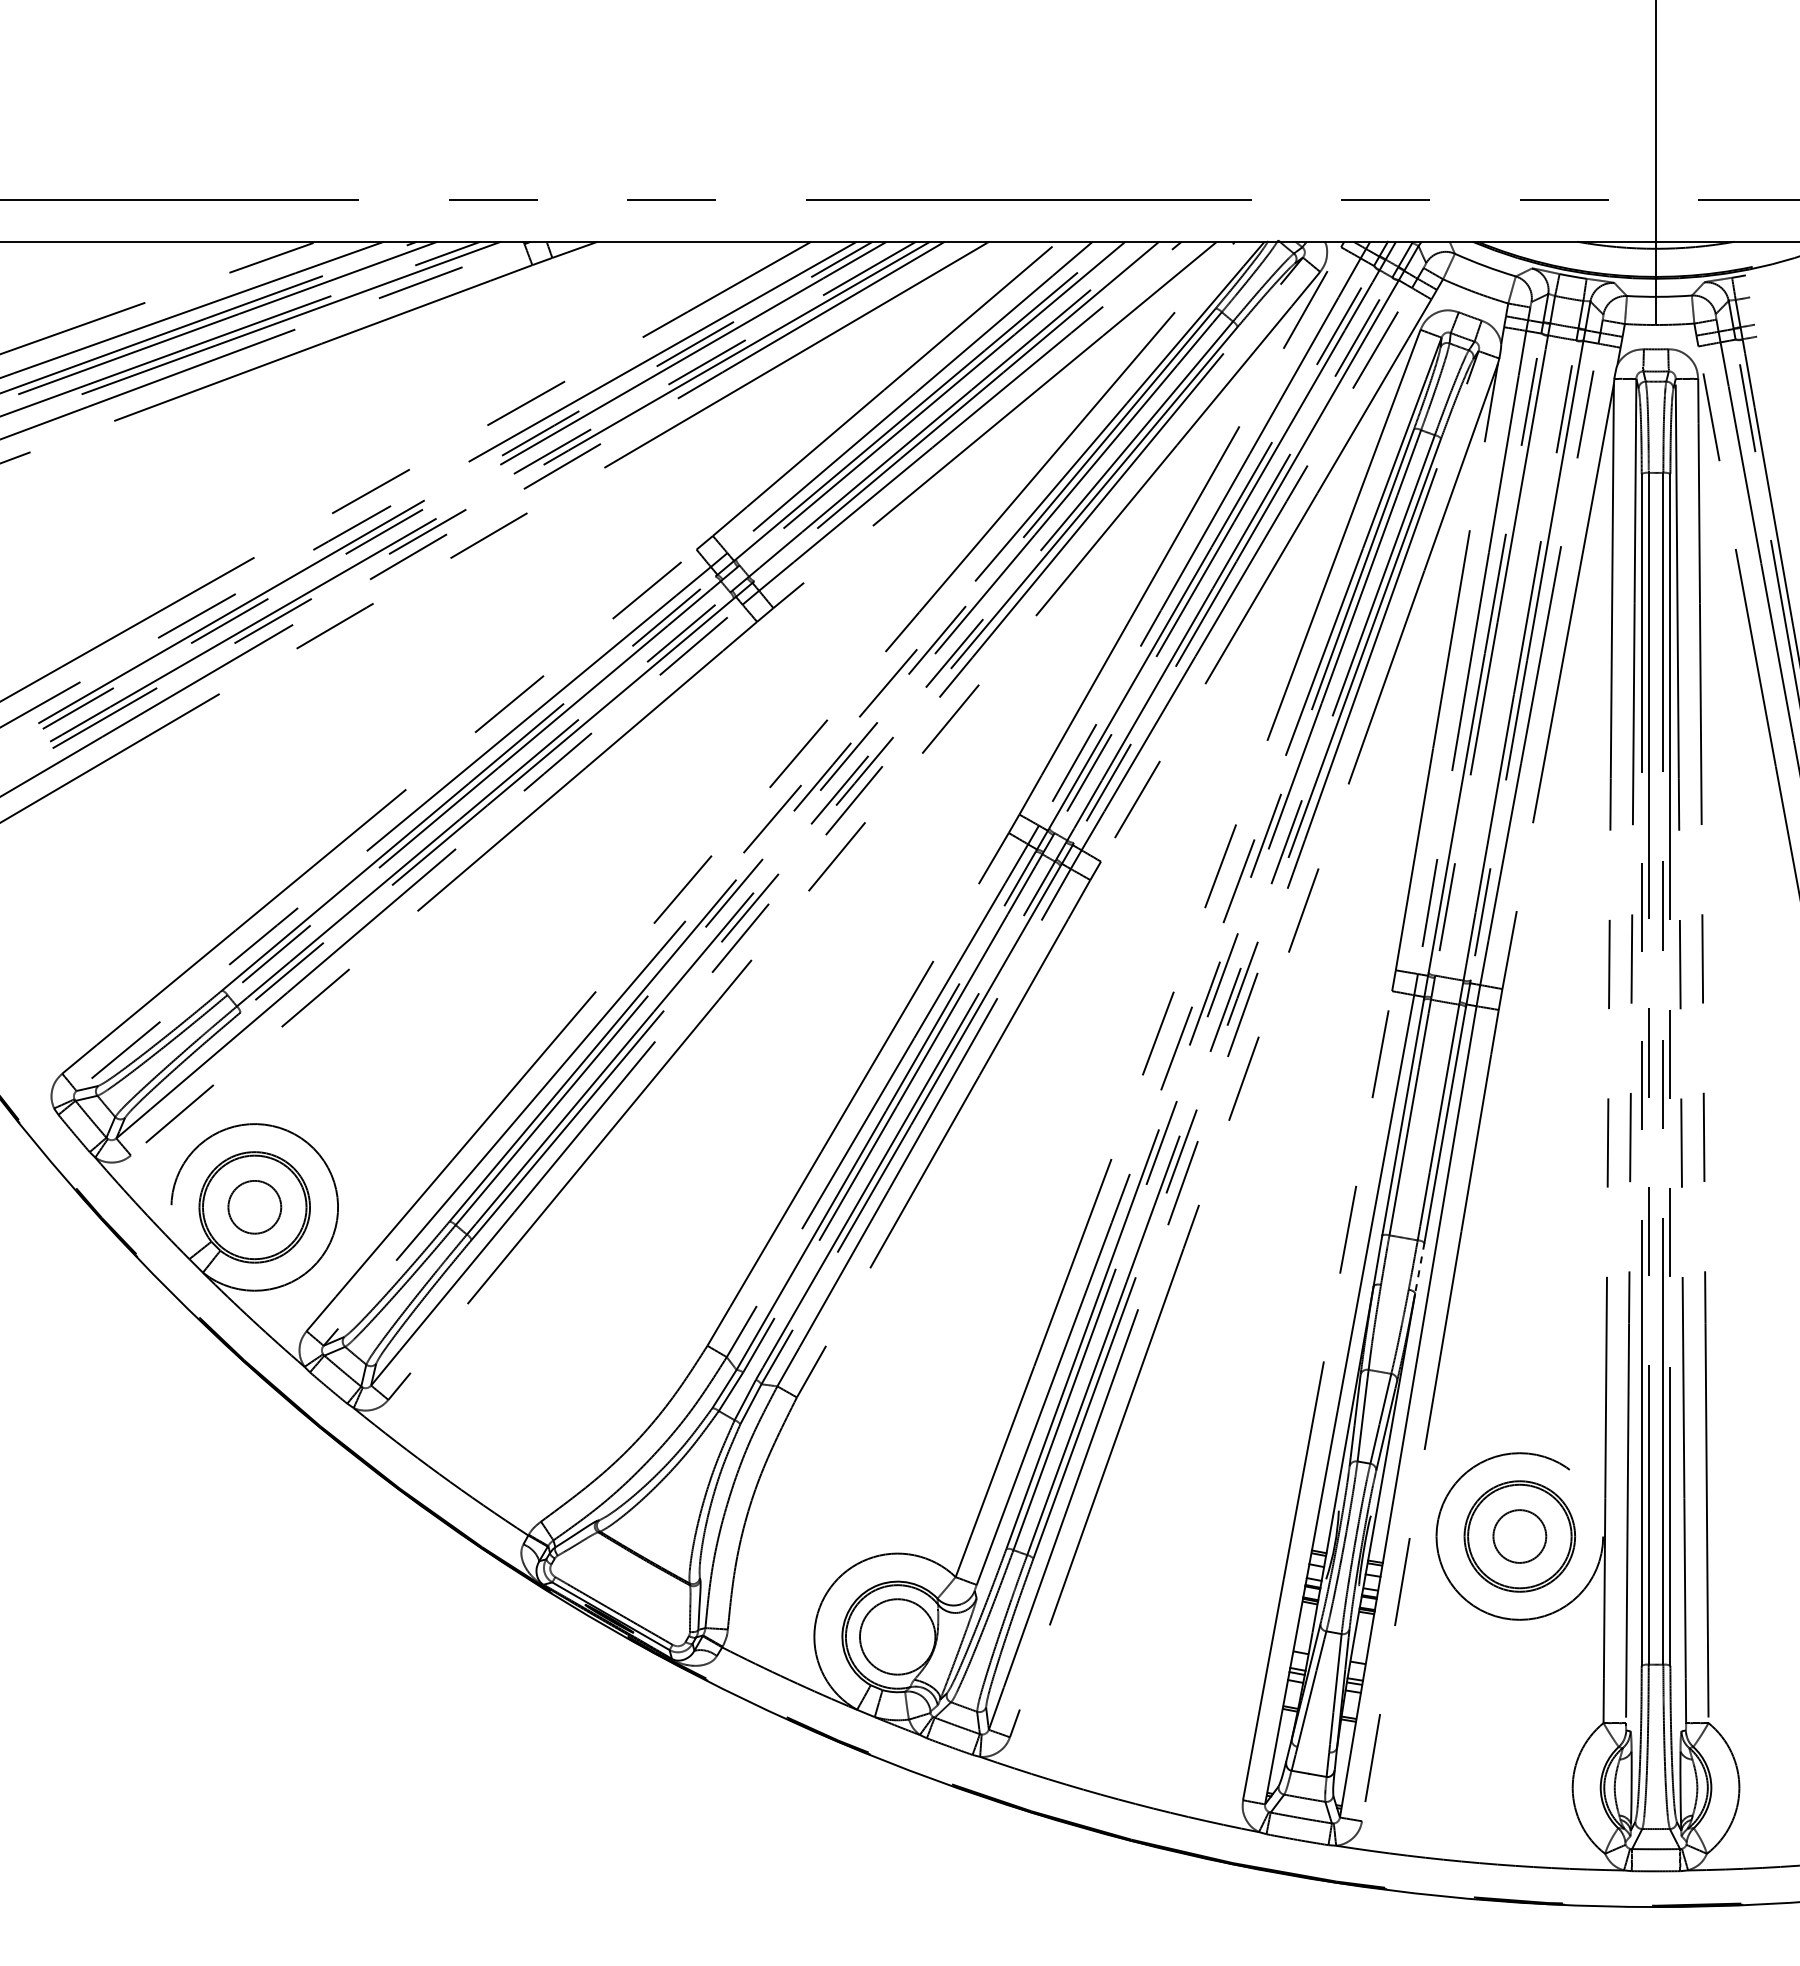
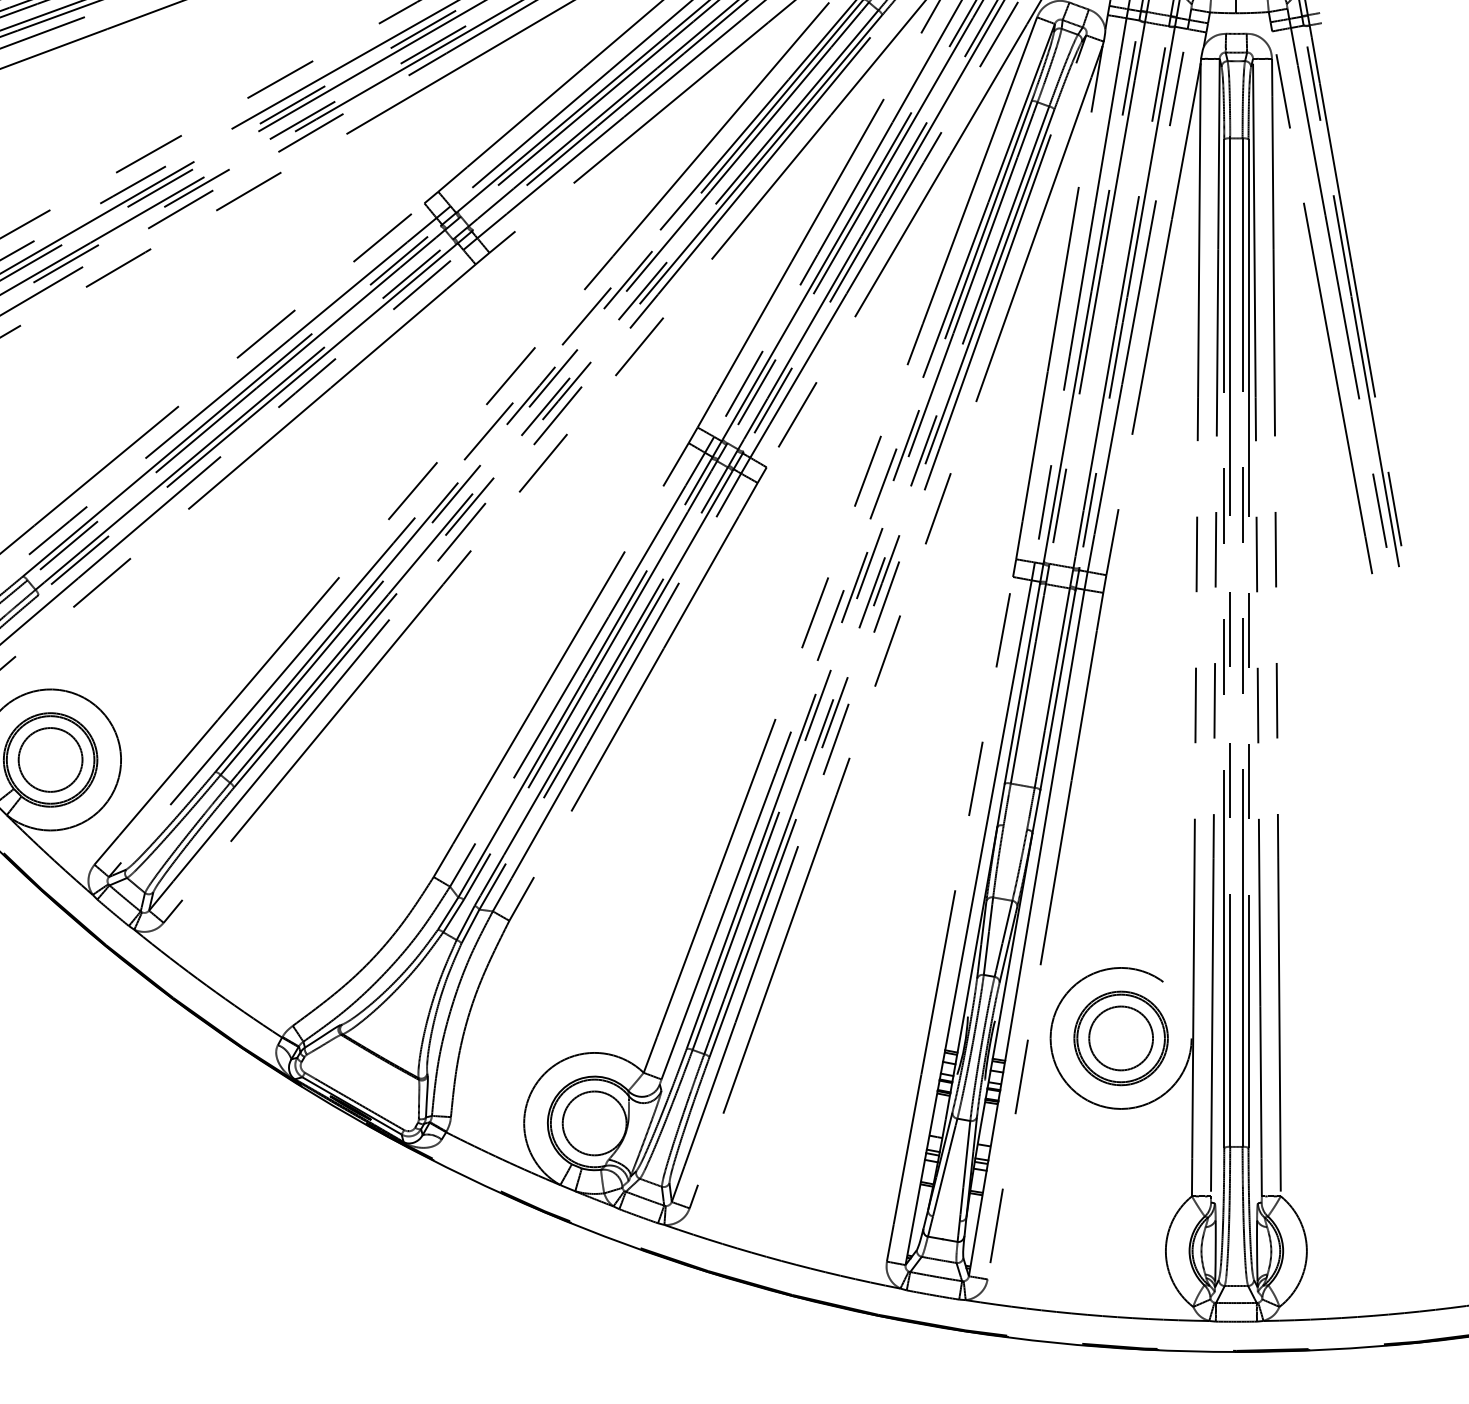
circle: (254, 1206) -> (50, 759), size x1.43
line: (1419, 1268) -> (1036, 811), dashed -> solid
circle: (1519, 1536) -> (1120, 1038), size x1.43

